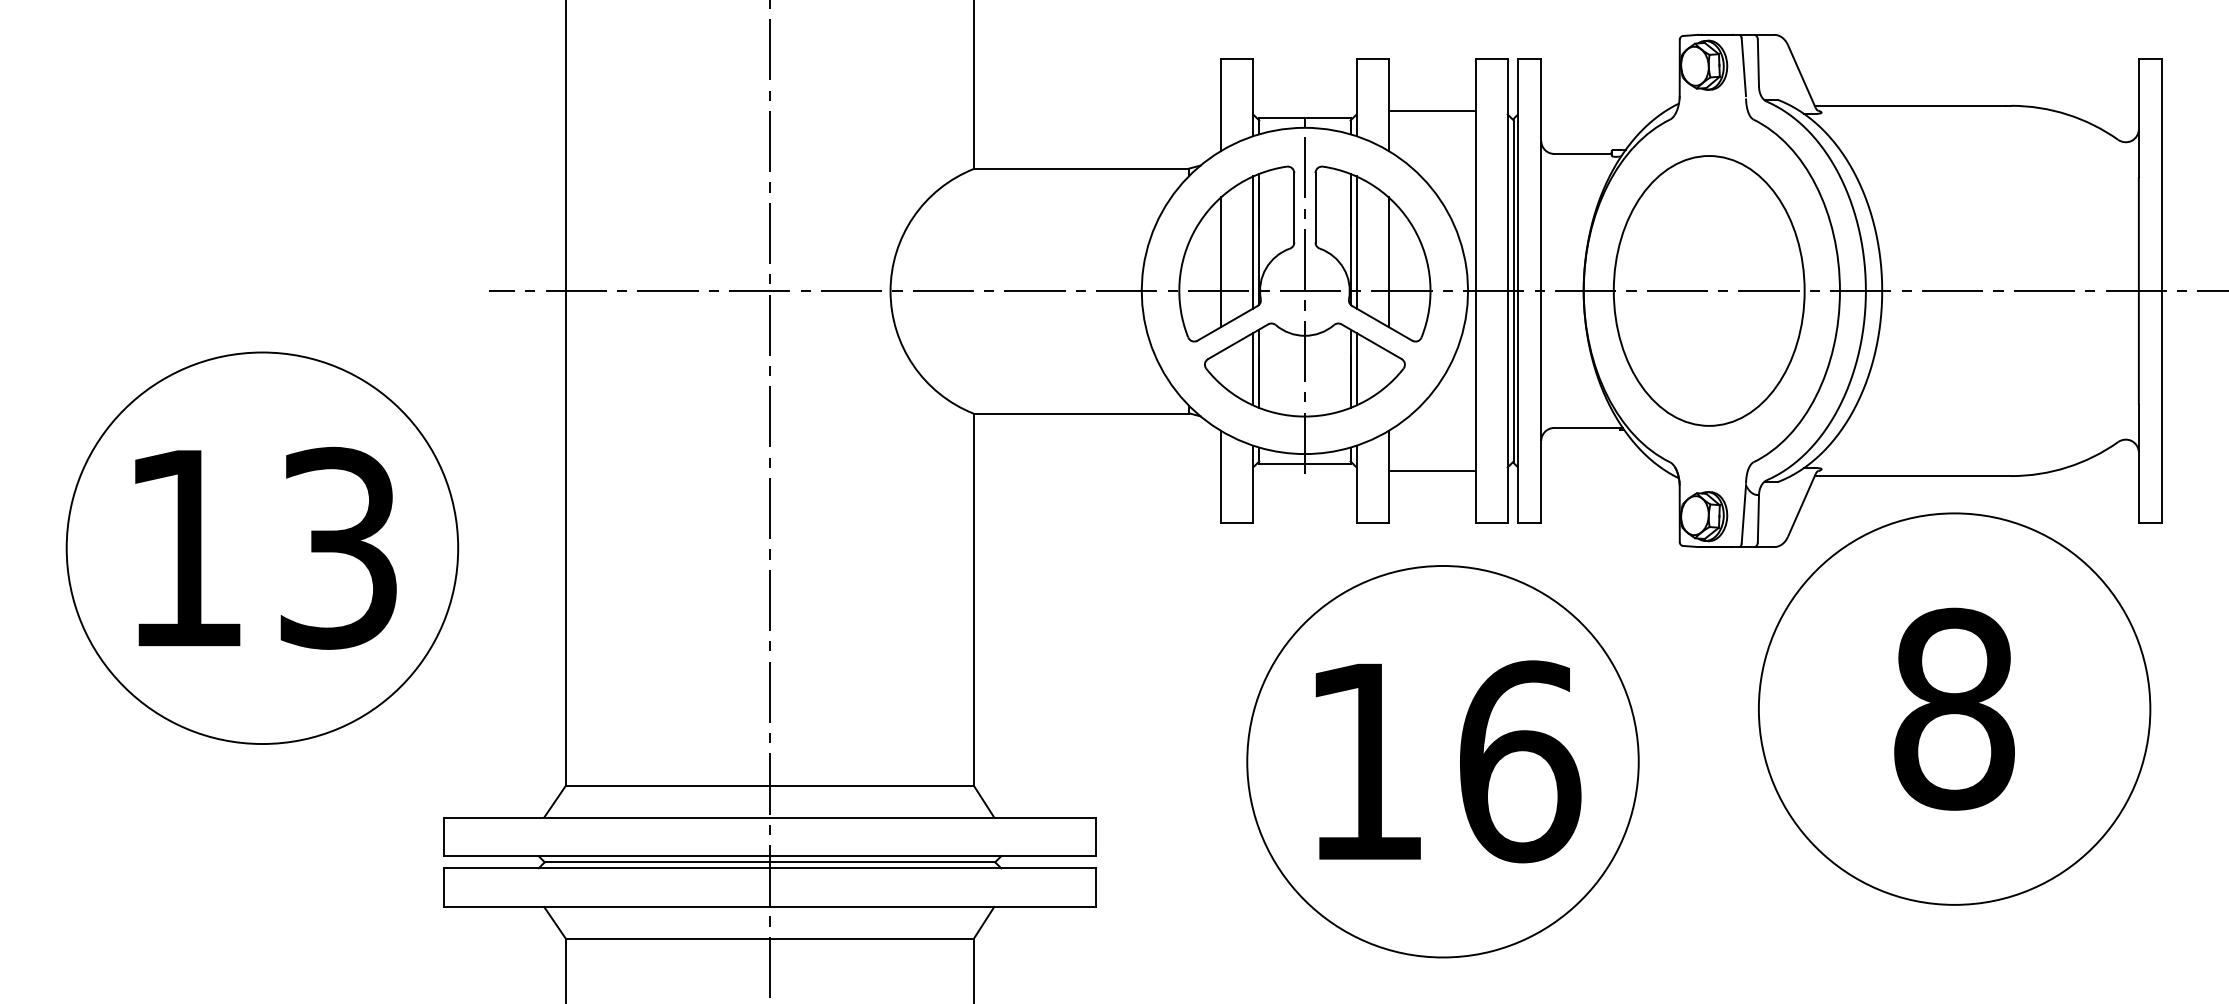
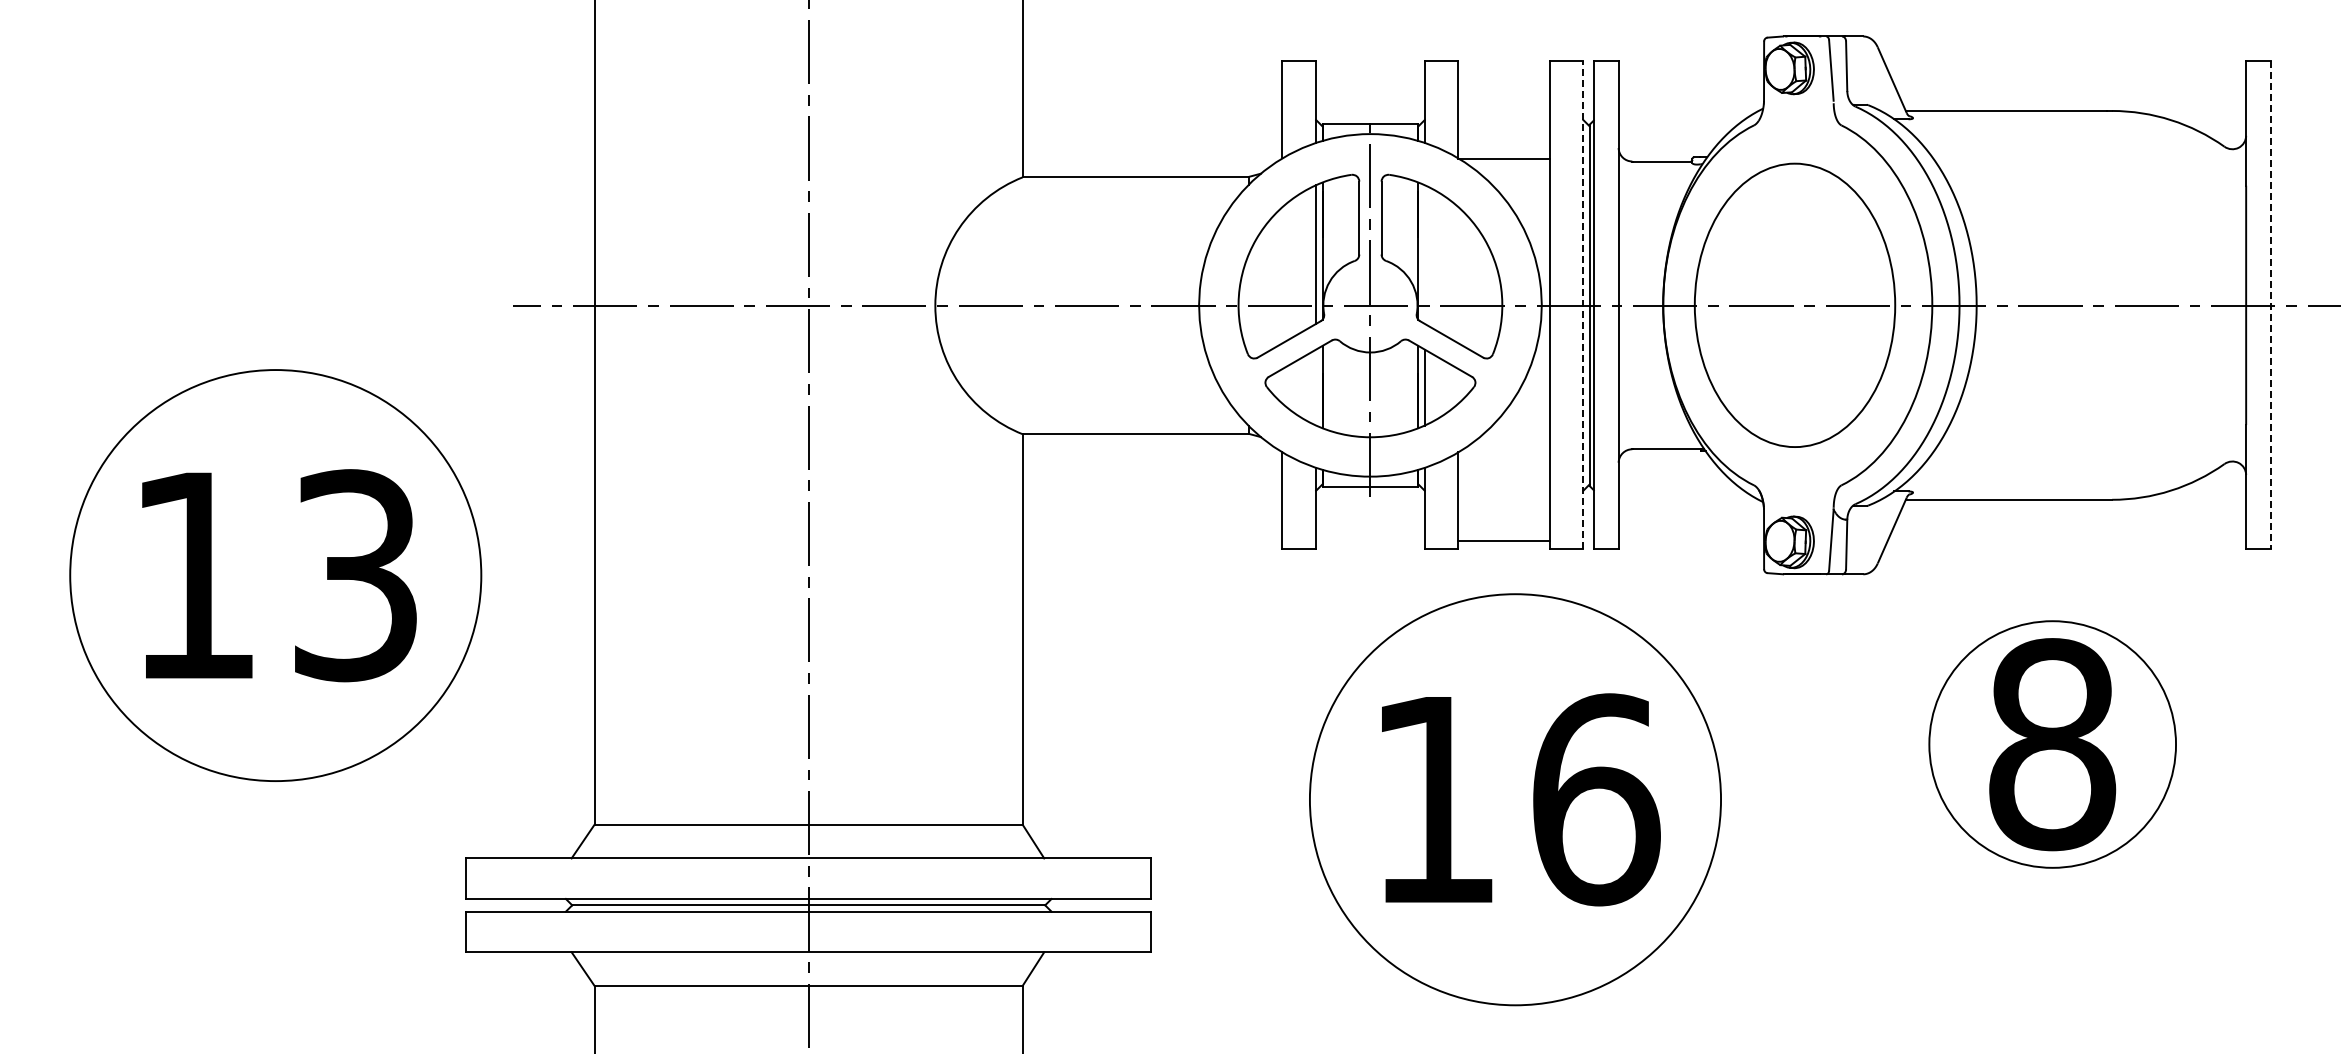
line: (1431, 111) -> (1503, 158), moved
line: (1356, 242) -> (1424, 254), removed
line: (1221, 262) -> (1282, 275), removed
line: (1388, 262) -> (1458, 275), removed
line: (1507, 290) -> (1583, 304), solid -> dashed
line: (2162, 291) -> (2270, 305), solid -> dashed
line: (1253, 369) -> (1316, 387), removed
line: (1431, 471) -> (1503, 541), moved
circle: (1954, 709) -> (2052, 744), size x0.6

